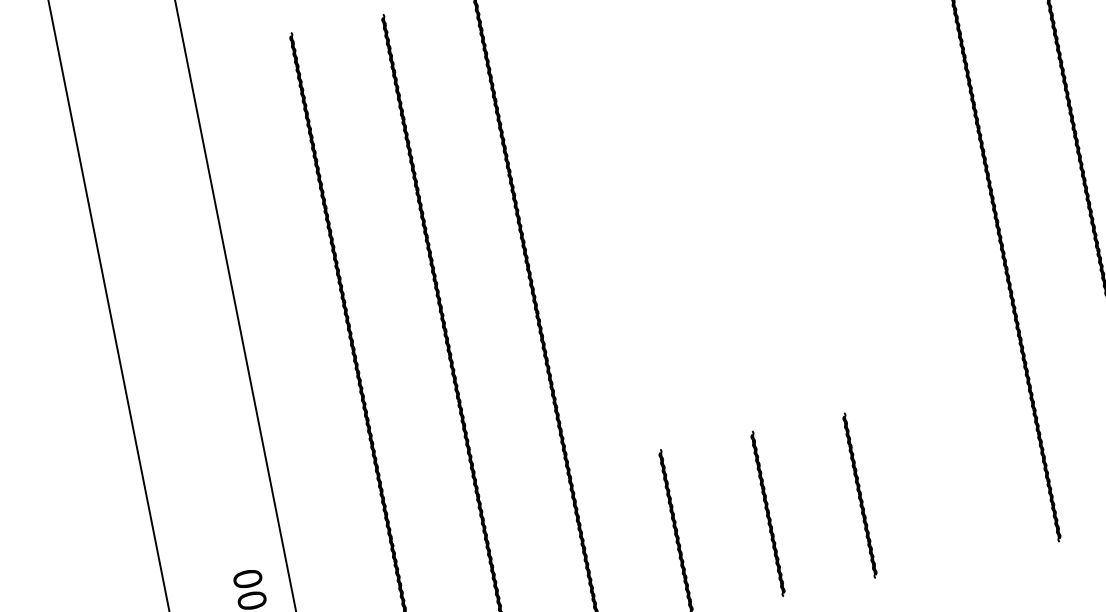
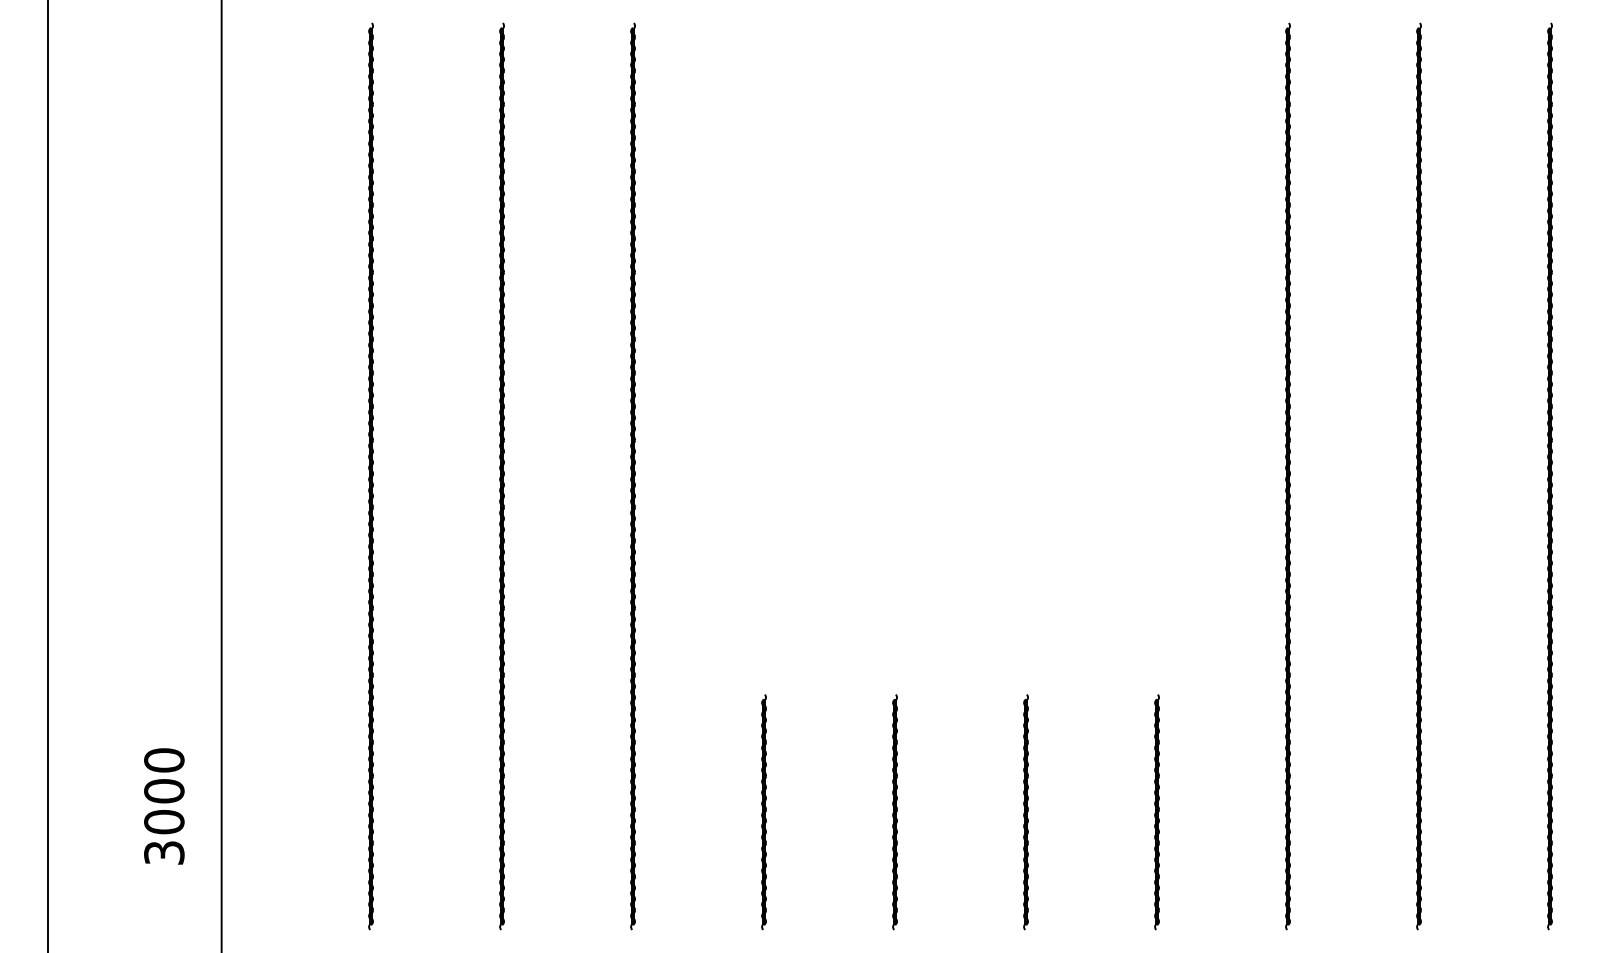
part: (951, 477) -> (1156, 812), added

